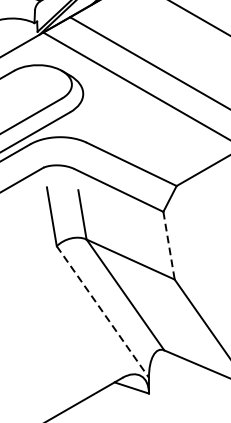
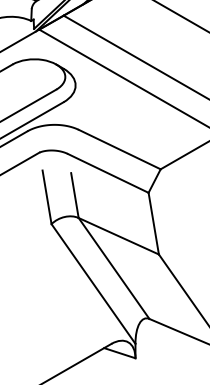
line: (168, 246) -> (153, 224), dashed -> solid
line: (102, 312) -> (93, 284), dashed -> solid

